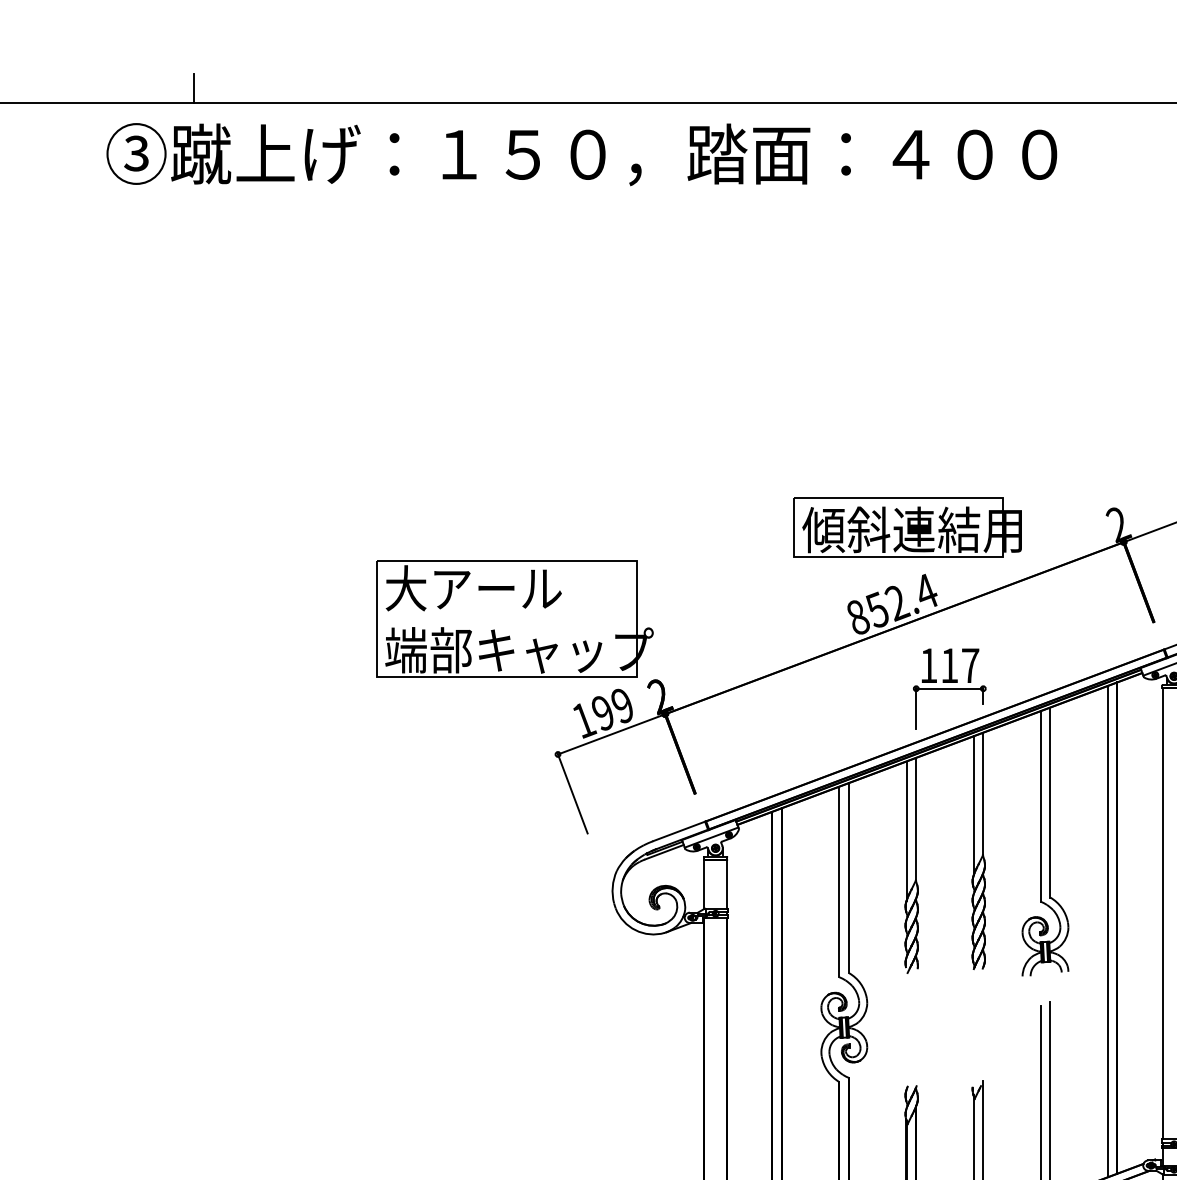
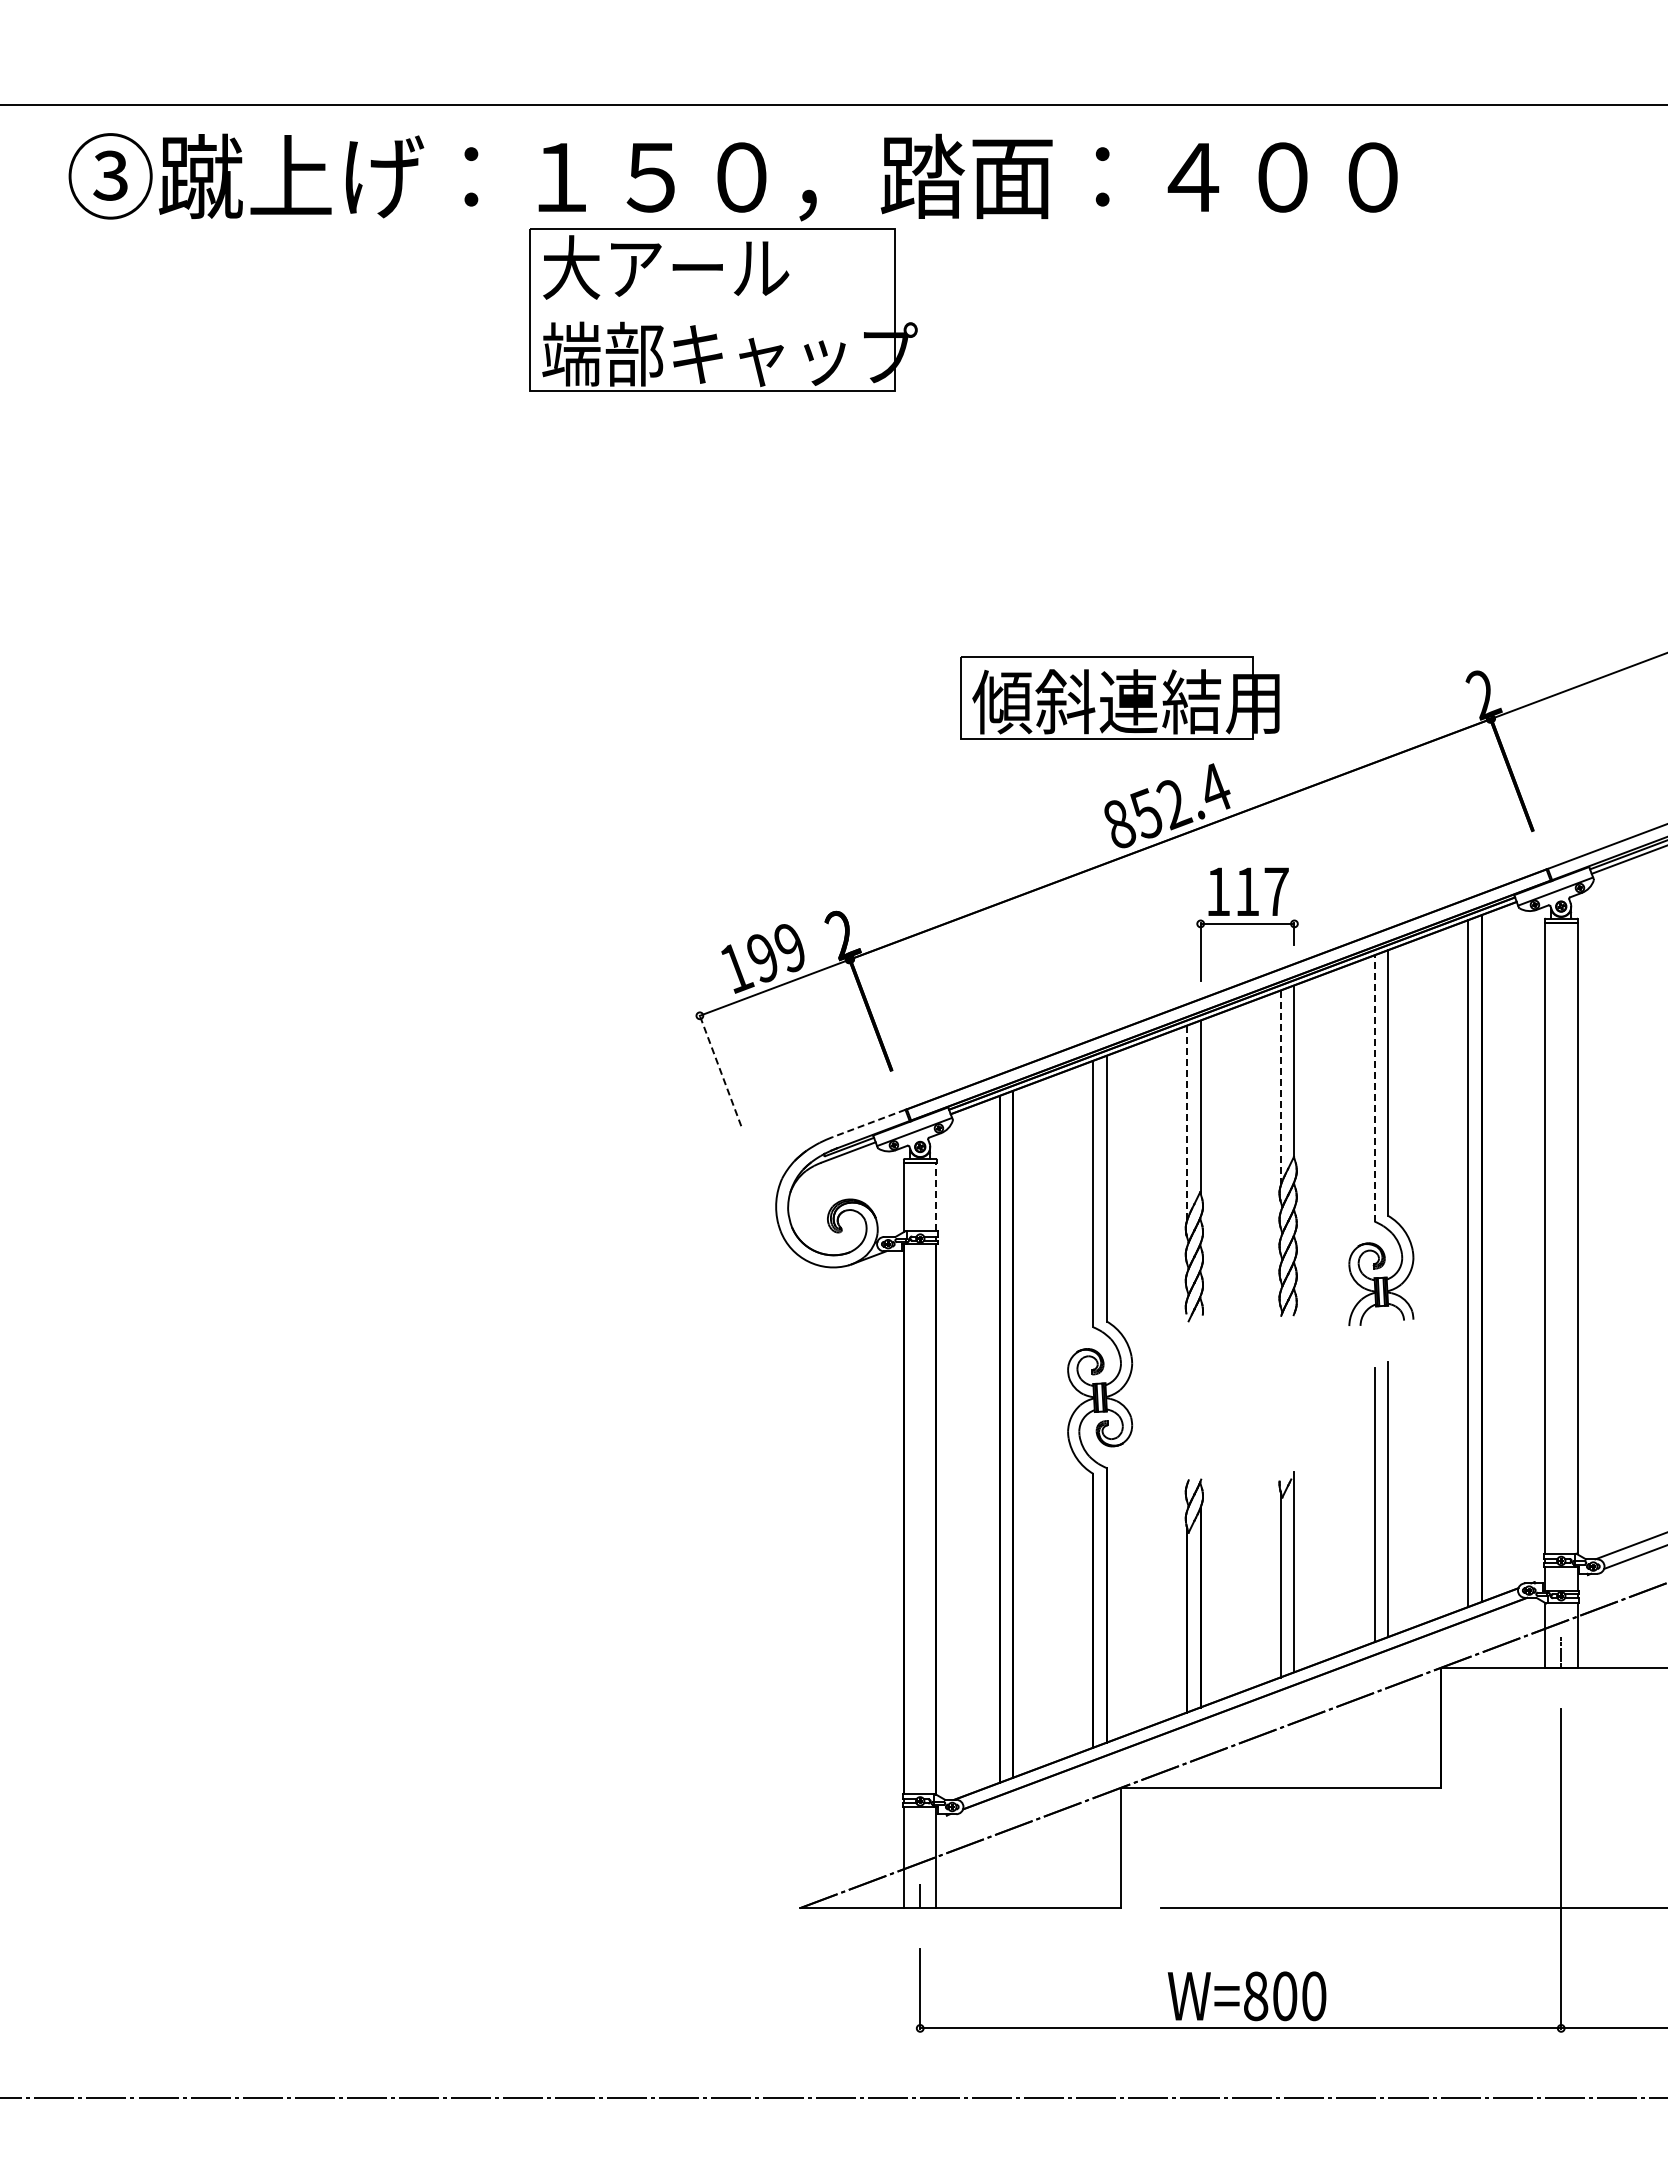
line: (193, 88) -> (190, 84), removed
part: (907, 526) -> (1119, 697), moved
part: (514, 618) -> (723, 309), moved
line: (572, 793) -> (720, 1070), solid -> dashed
line: (973, 805) -> (1280, 1087), solid -> dashed
line: (1040, 805) -> (1374, 1087), solid -> dashed
line: (906, 830) -> (1187, 1122), solid -> dashed
line: (679, 831) -> (869, 1123), solid -> dashed
line: (727, 883) -> (936, 1196), solid -> dashed

